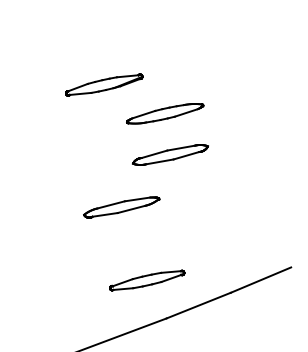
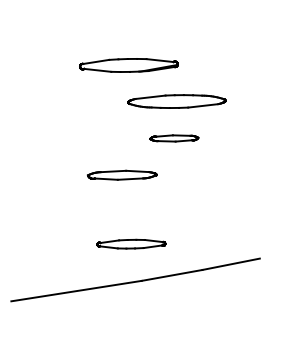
part: (103, 84) -> (128, 64), size x1.4
part: (165, 112) -> (177, 100), size x1.4
part: (169, 155) -> (173, 138), size x0.7

